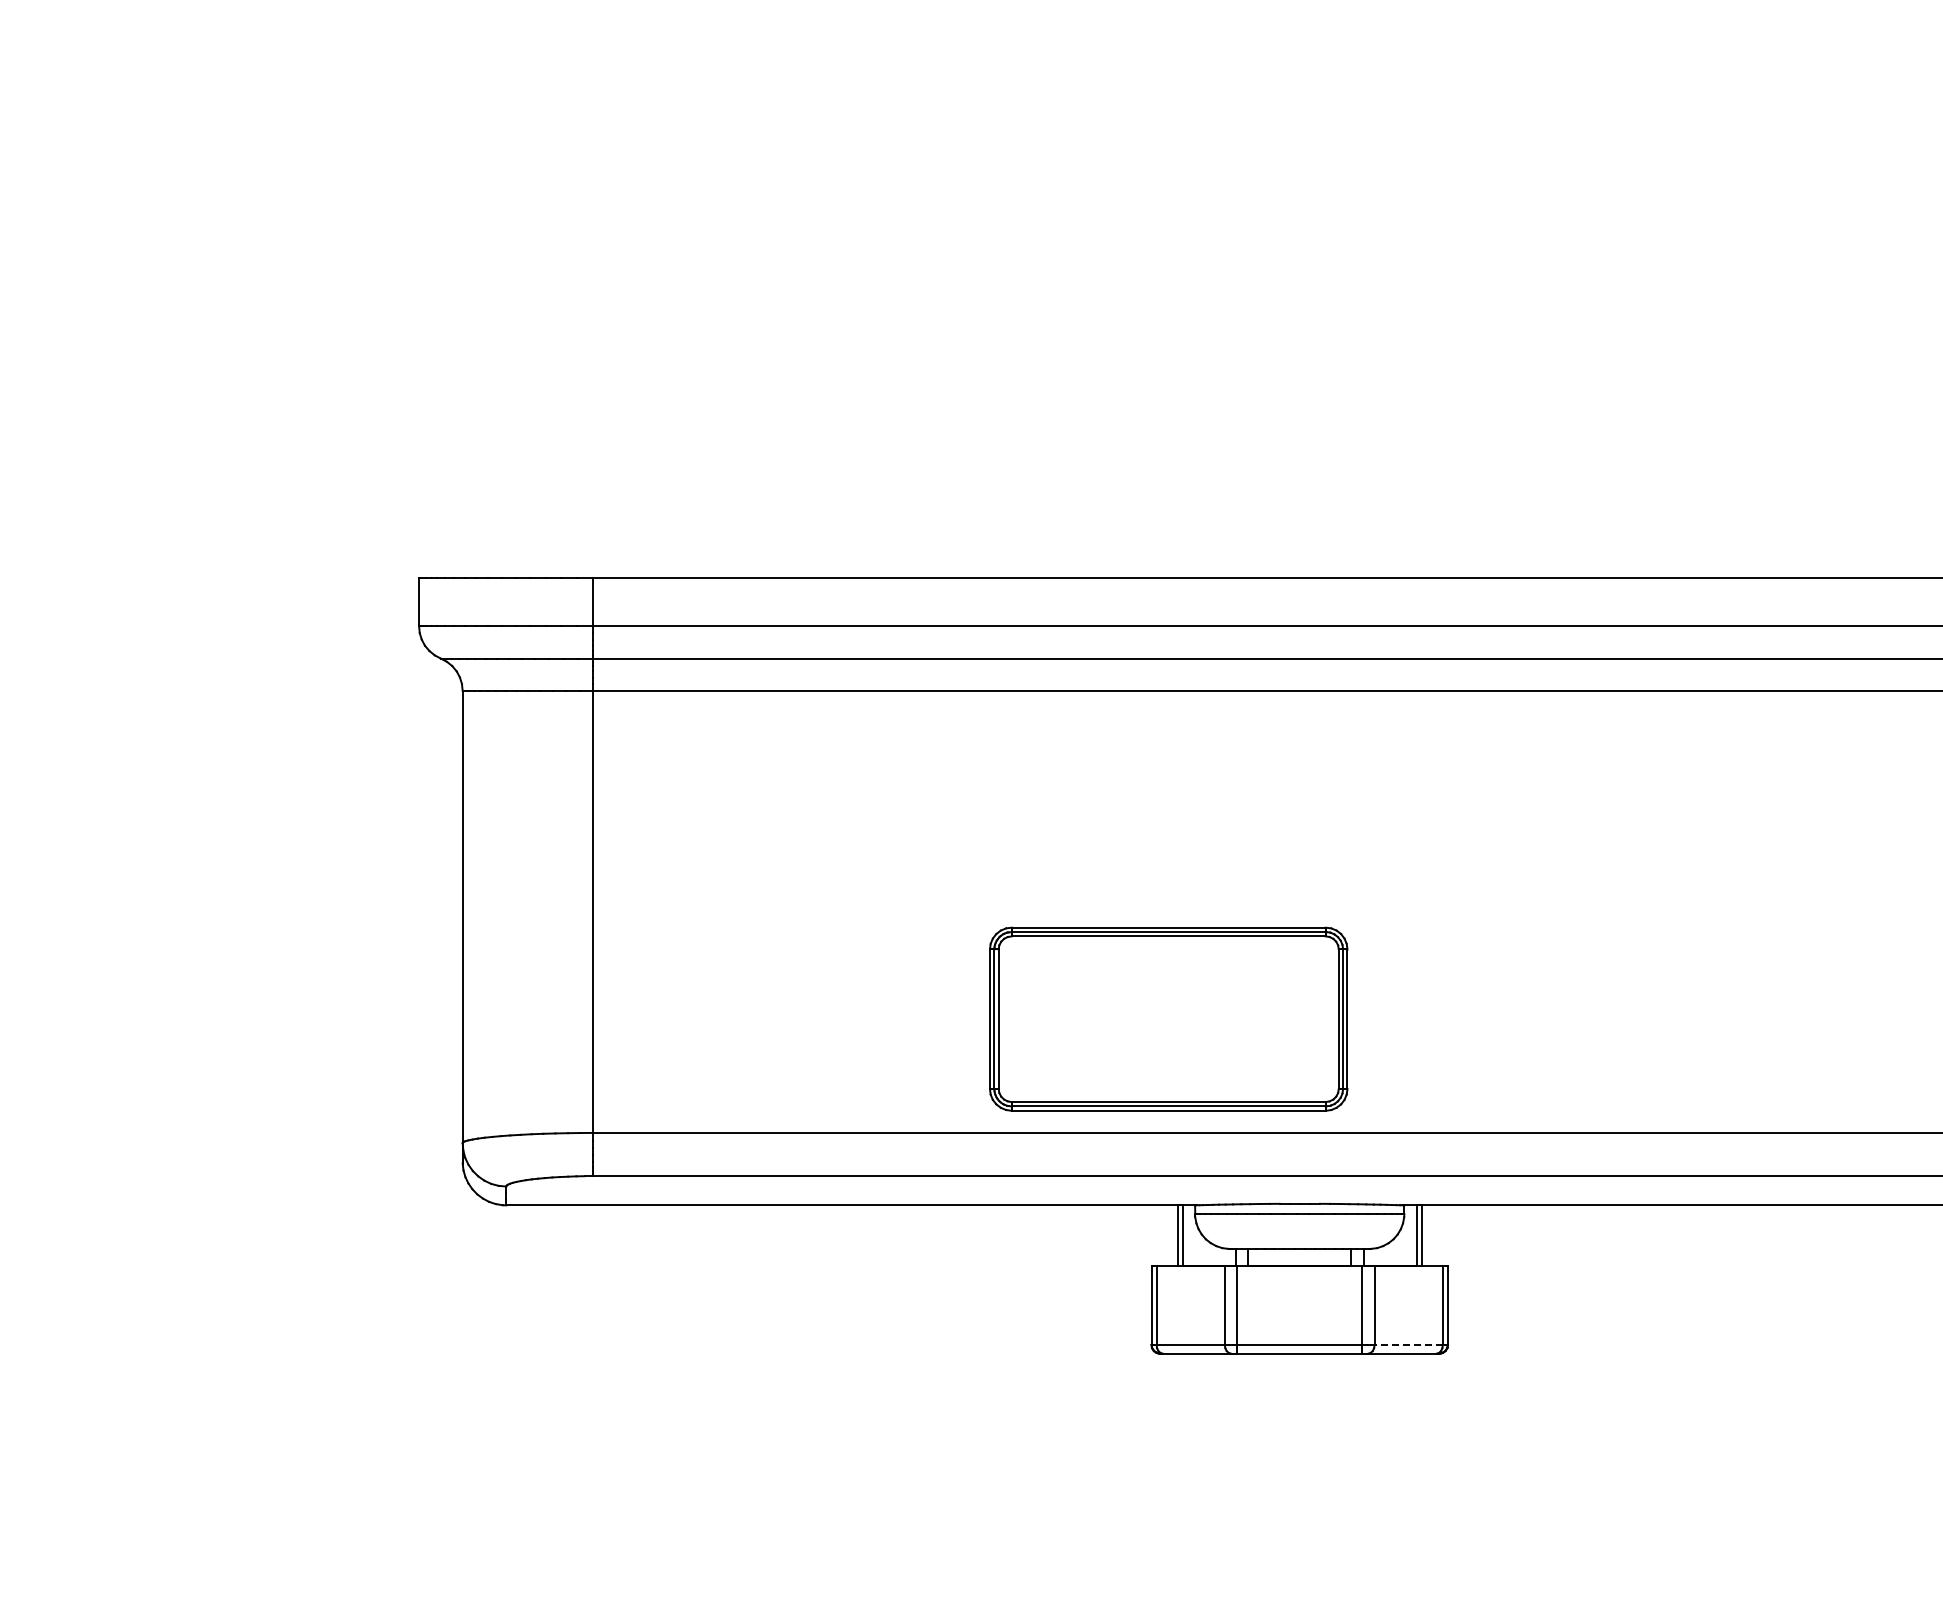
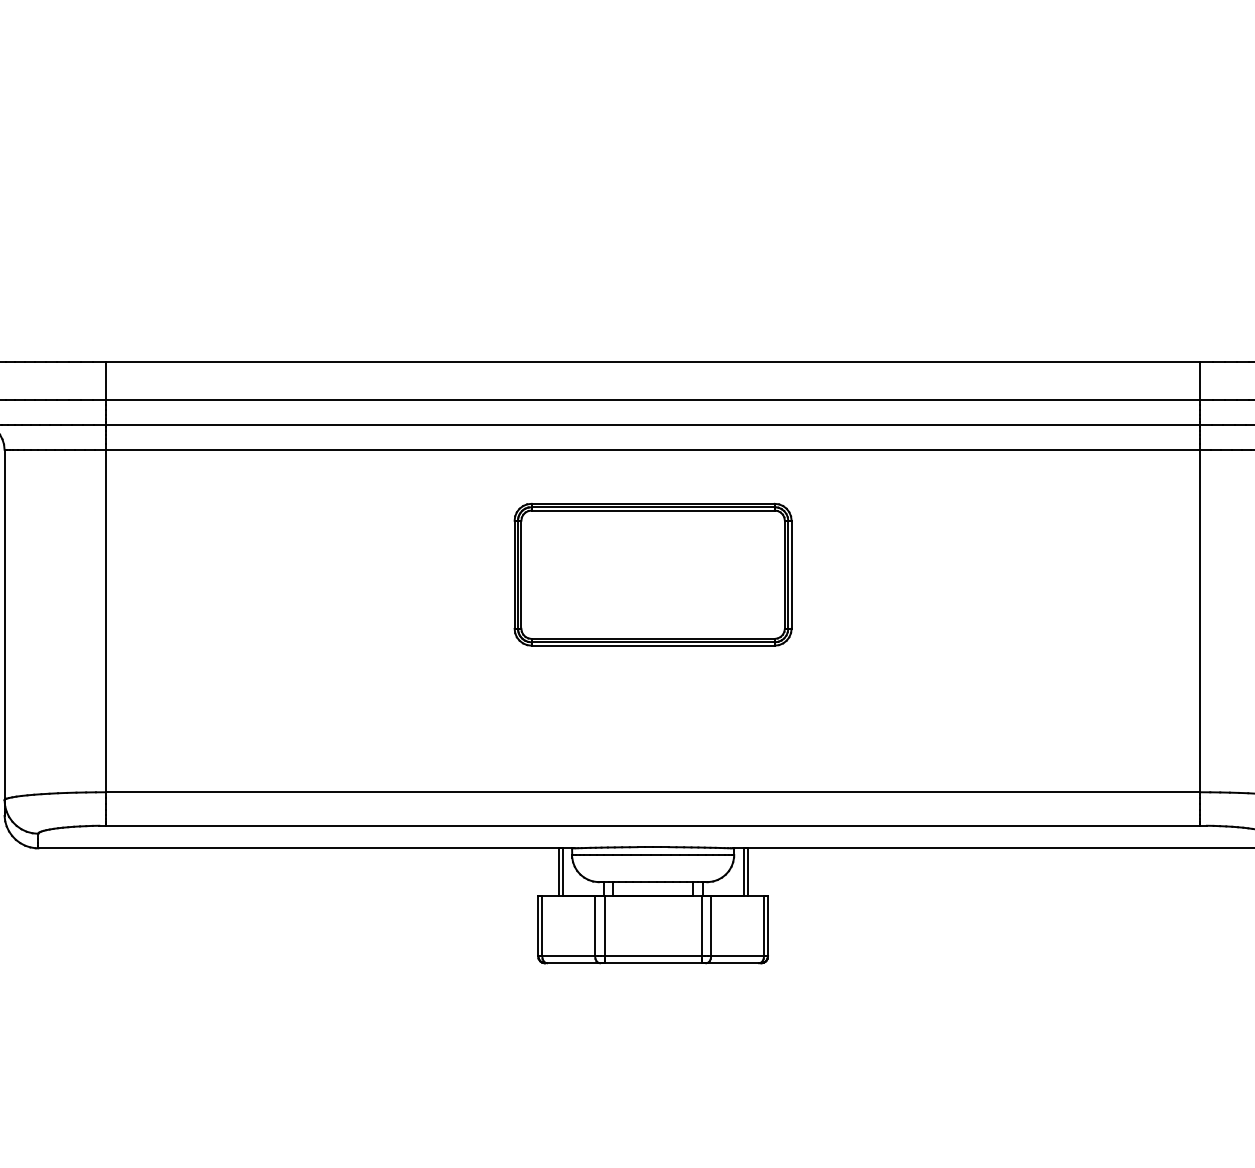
part: (1168, 1018) -> (652, 574), moved
line: (1408, 1344) -> (737, 956), dashed -> solid

